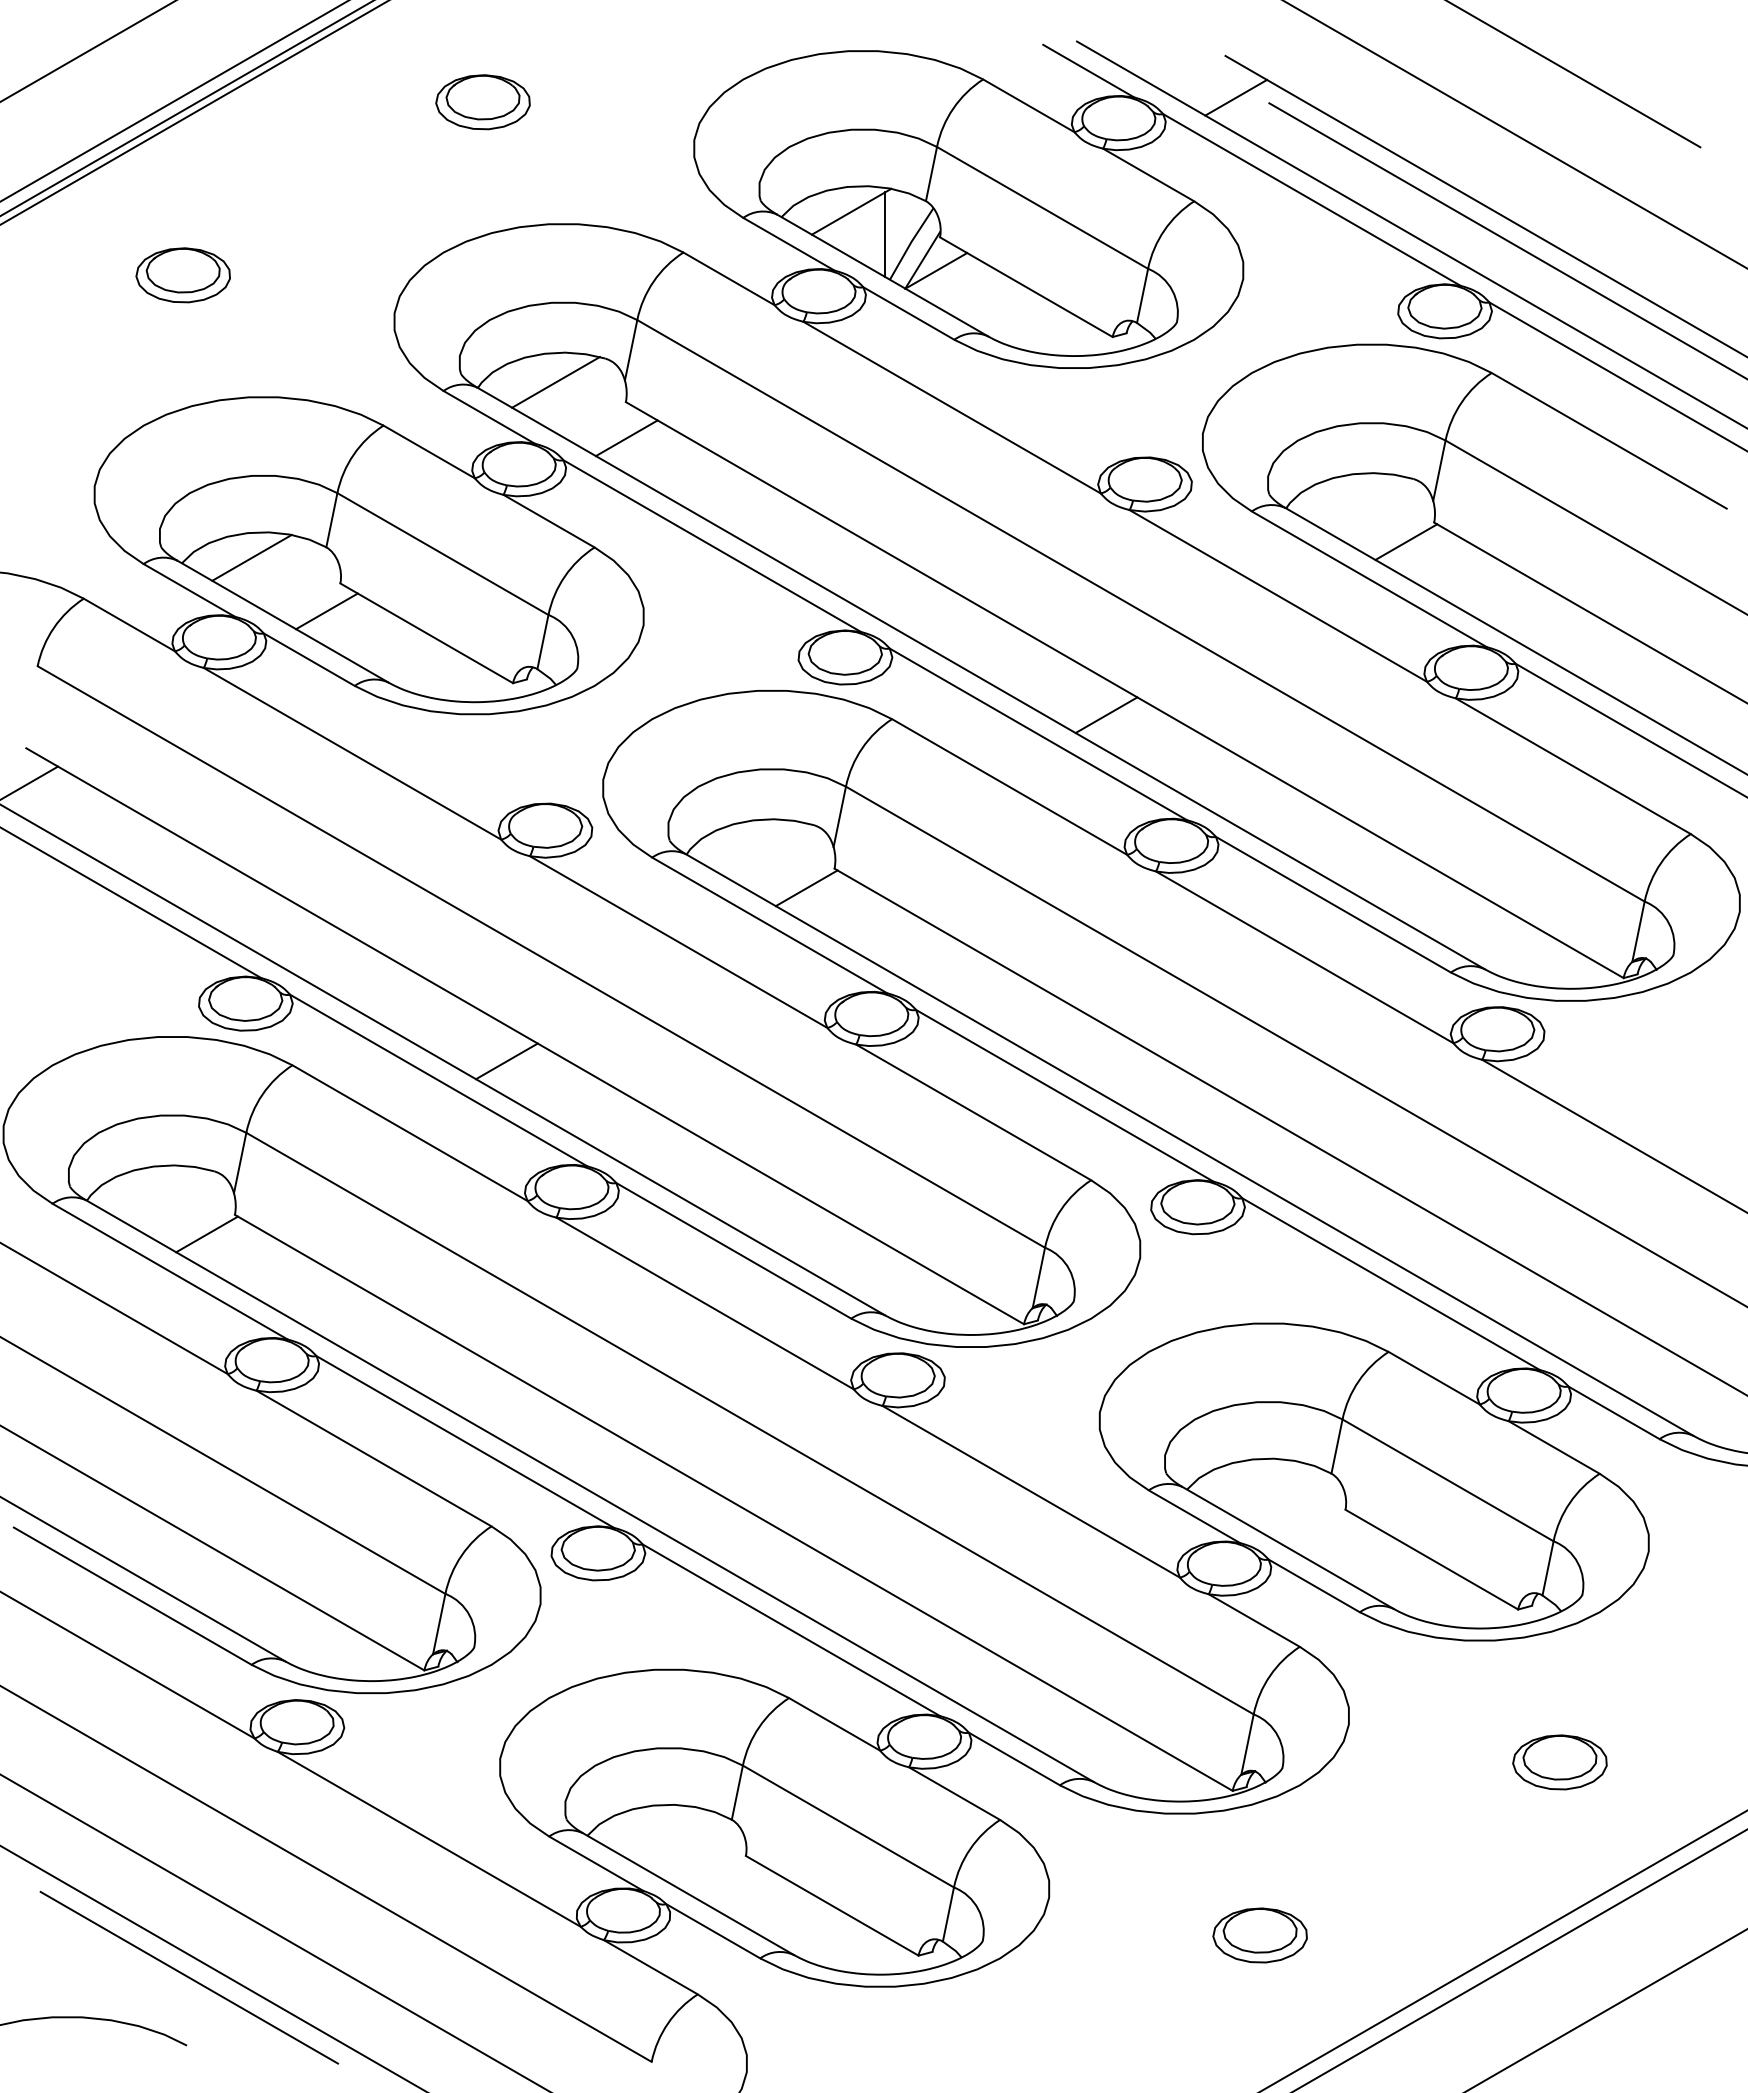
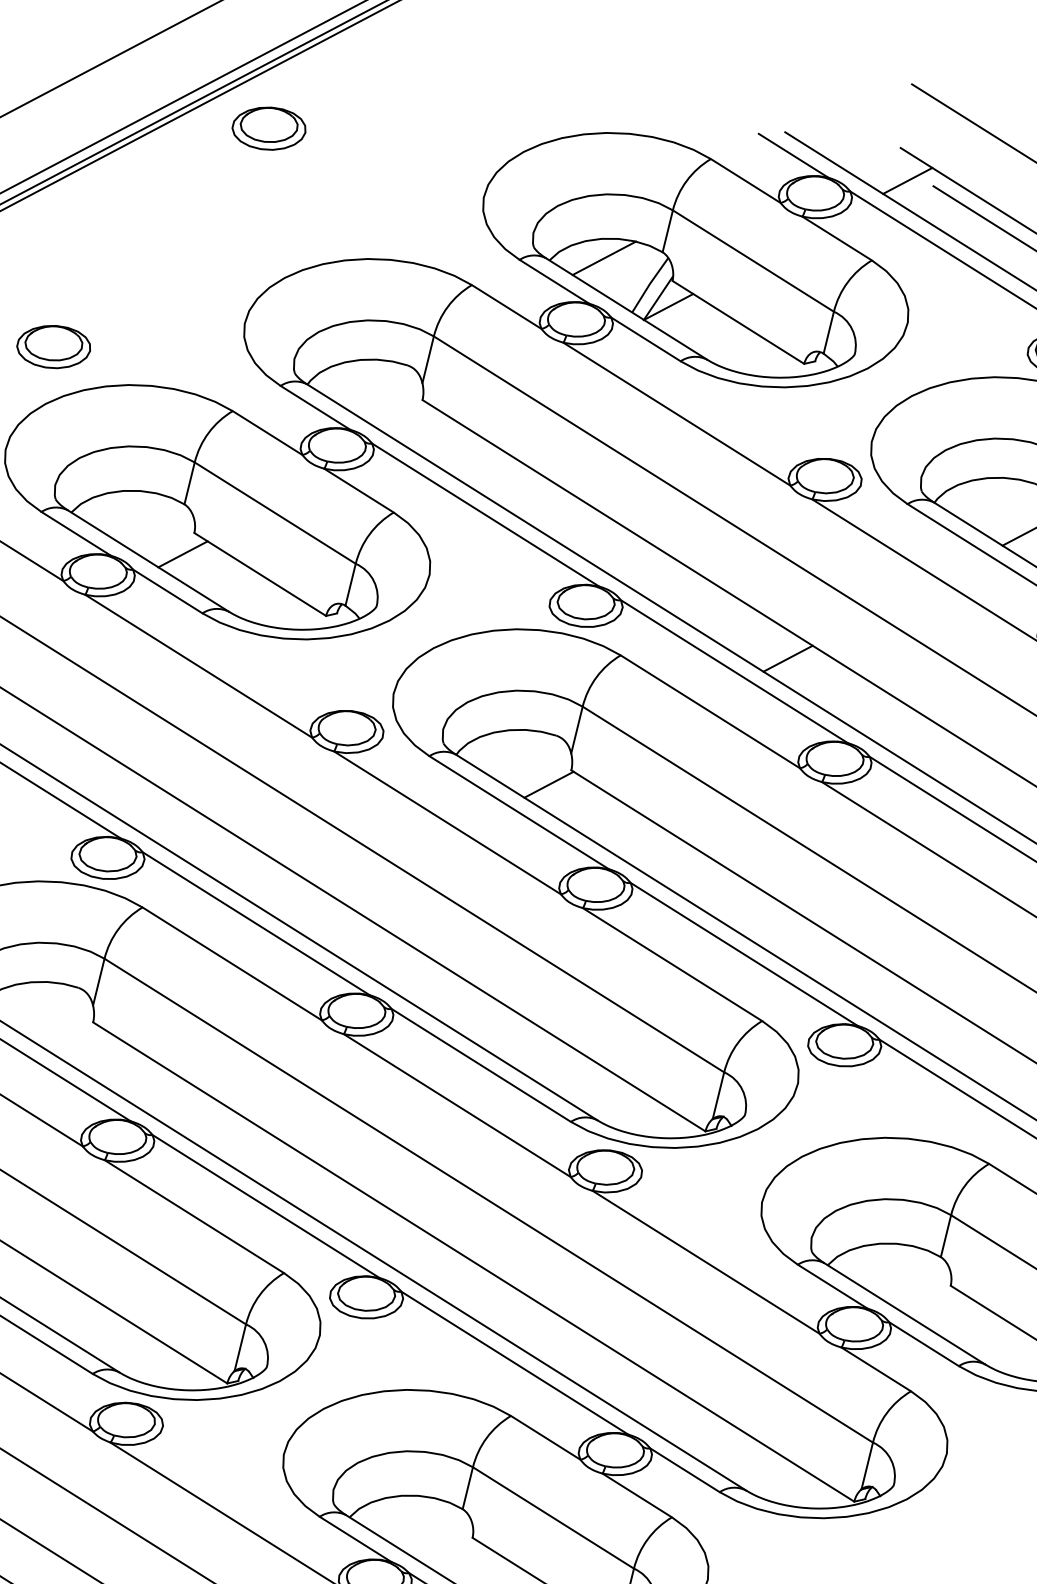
part: (482, 102) -> (268, 128), moved
line: (885, 234) -> (630, 277), removed
part: (182, 275) -> (53, 347), moved
line: (555, 382) -> (368, 382), removed
line: (626, 438) -> (421, 428), removed
line: (251, 557) -> (125, 510), removed
line: (506, 1061) -> (309, 910), removed
line: (206, 1234) -> (70, 1036), removed

